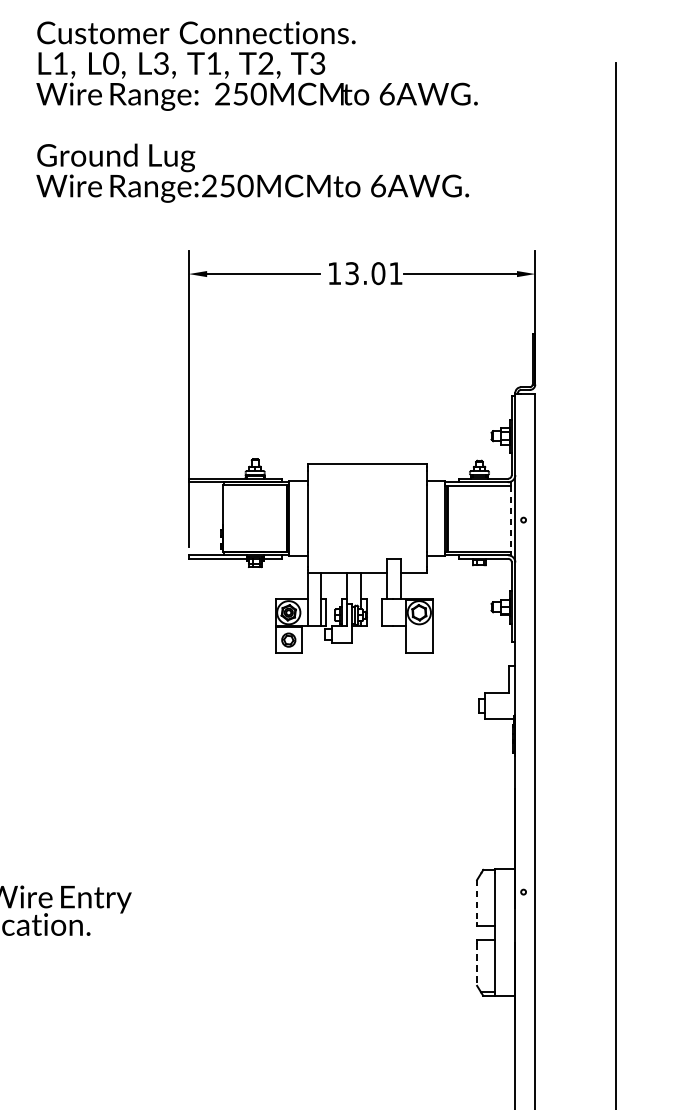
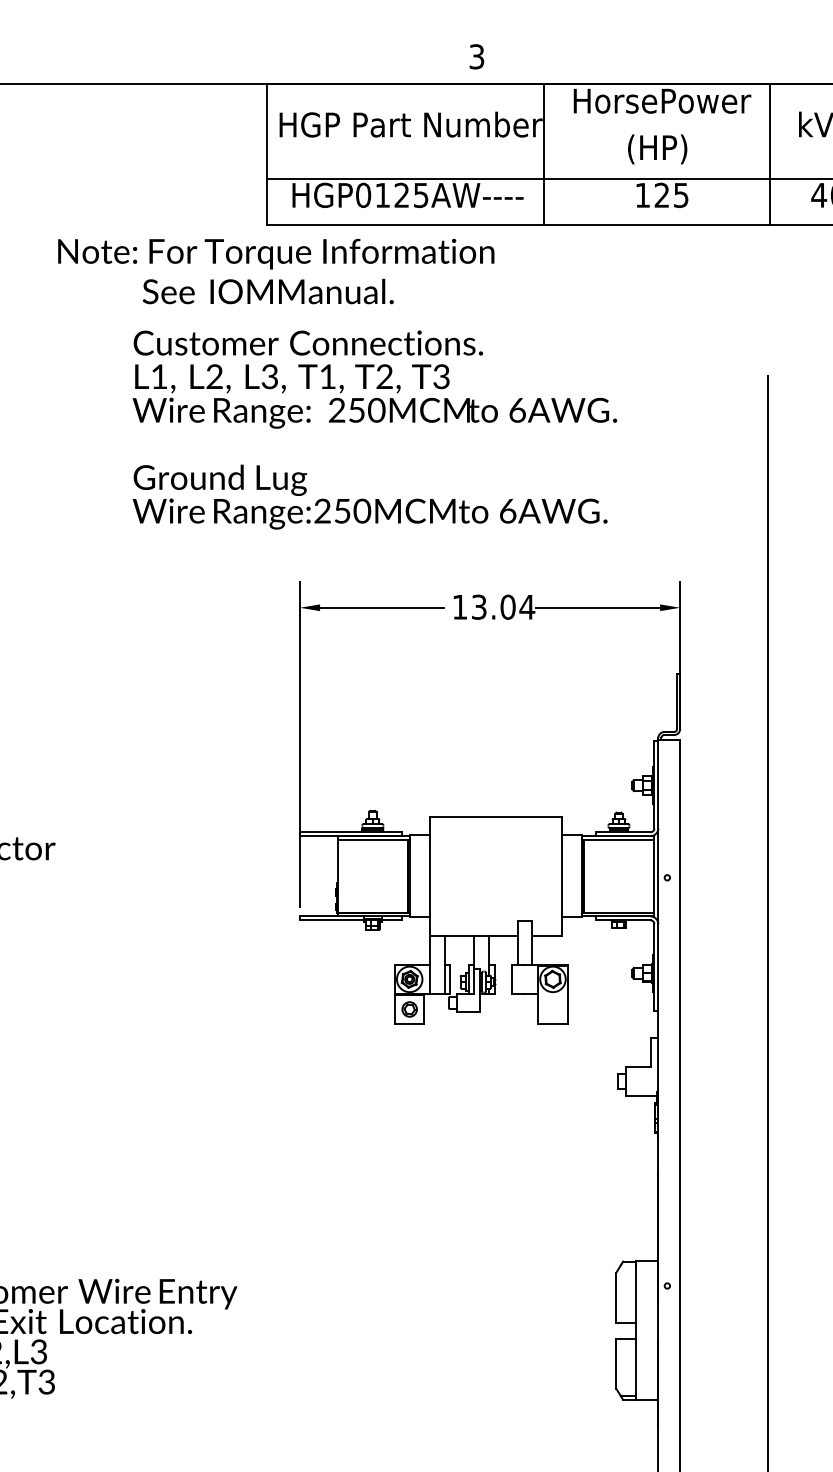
text: (110, 63) -> (214, 376), L0, -> L2,
text: (396, 273) -> (527, 607), 13.01 -> 13.04
line: (510, 518) -> (653, 876), dashed -> solid
line: (477, 901) -> (616, 1296), dashed -> solid
line: (477, 964) -> (616, 1365), dashed -> solid

